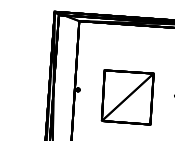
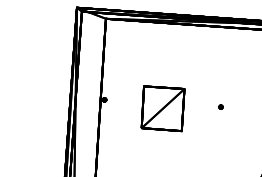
part: (127, 97) -> (162, 108), size x0.7

